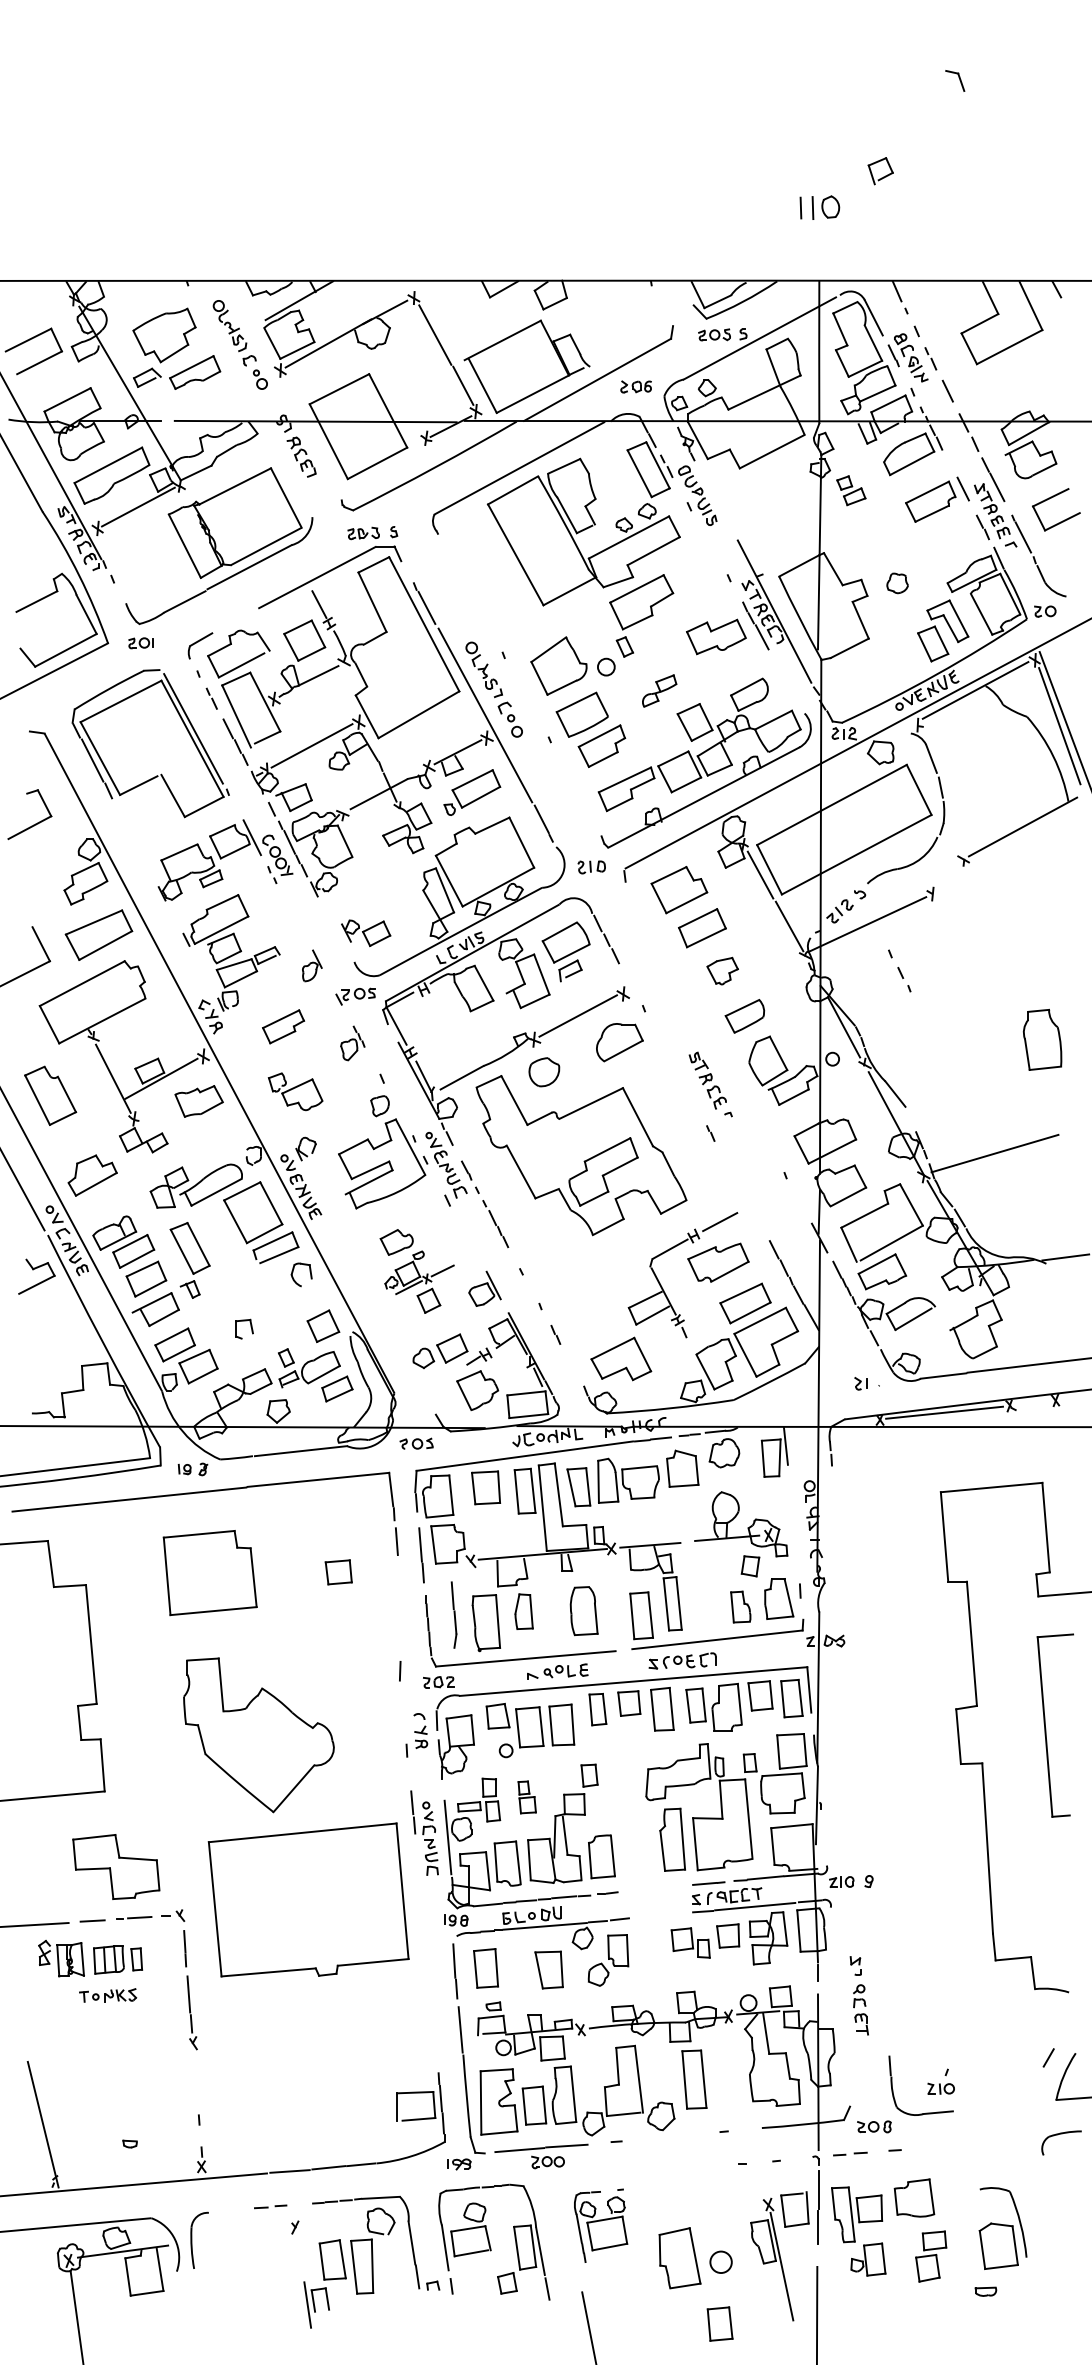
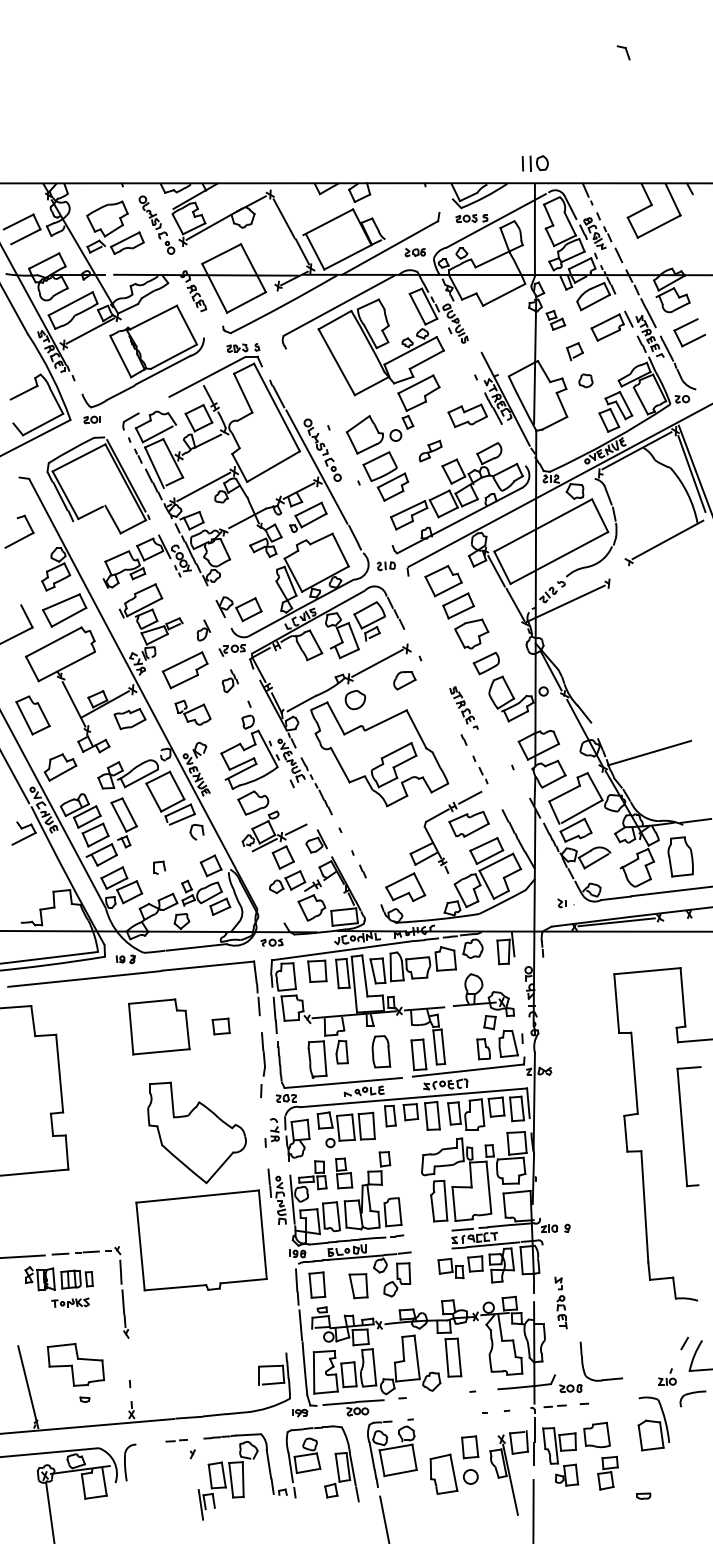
part: (879, 170) -> (574, 351), moved
part: (818, 207) -> (534, 163), moved
part: (365, 933) -> (238, 609), size x1.43
part: (722, 970) -> (471, 633), size x1.67
part: (899, 970) -> (480, 769), moved
part: (282, 1027) -> (184, 670), size x1.67
part: (1042, 1039) -> (680, 856), moved
part: (619, 1042) -> (404, 680), size x0.71
part: (417, 1270) -> (272, 829), size x1.43
part: (210, 1572) -> (159, 1026), moved
part: (454, 1615) -> (263, 1054), moved
part: (258, 1734) -> (196, 1132), moved
part: (527, 1797) -> (344, 1173), size x1.43
part: (115, 1866) -> (75, 1364), moved
part: (941, 2080) -> (667, 1376), moved
part: (601, 2224) -> (392, 1452), size x1.43
part: (1002, 2227) -> (653, 1423), moved
part: (720, 2324) -> (470, 1447), moved

